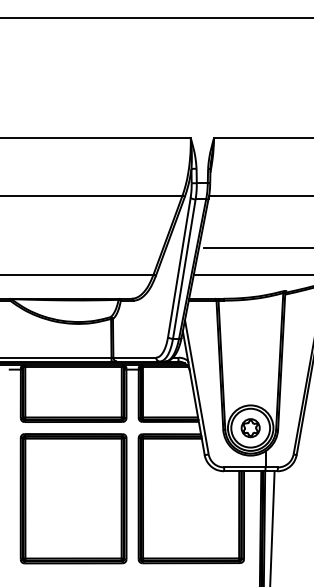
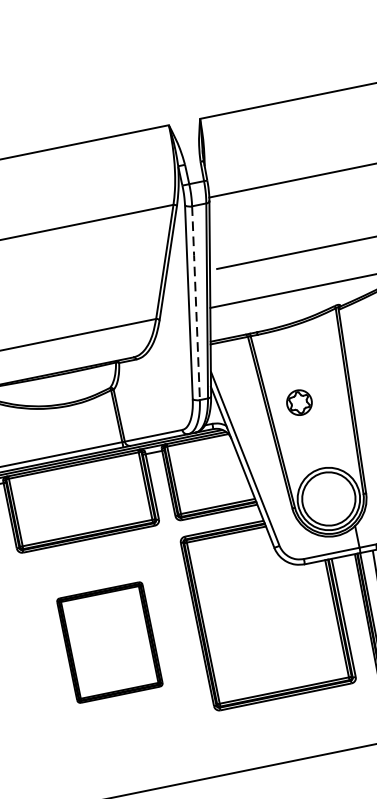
line: (184, 268) -> (196, 302), solid -> dashed
part: (250, 428) -> (299, 403), moved
part: (73, 498) -> (109, 642), size x0.6

